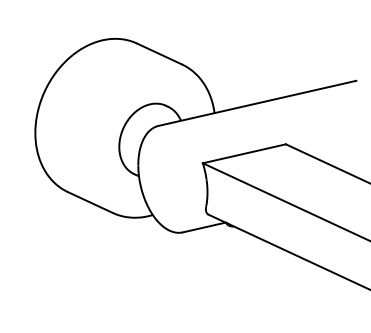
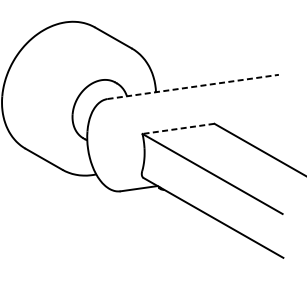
line: (257, 103) -> (193, 87), solid -> dashed
line: (244, 153) -> (178, 128), solid -> dashed

